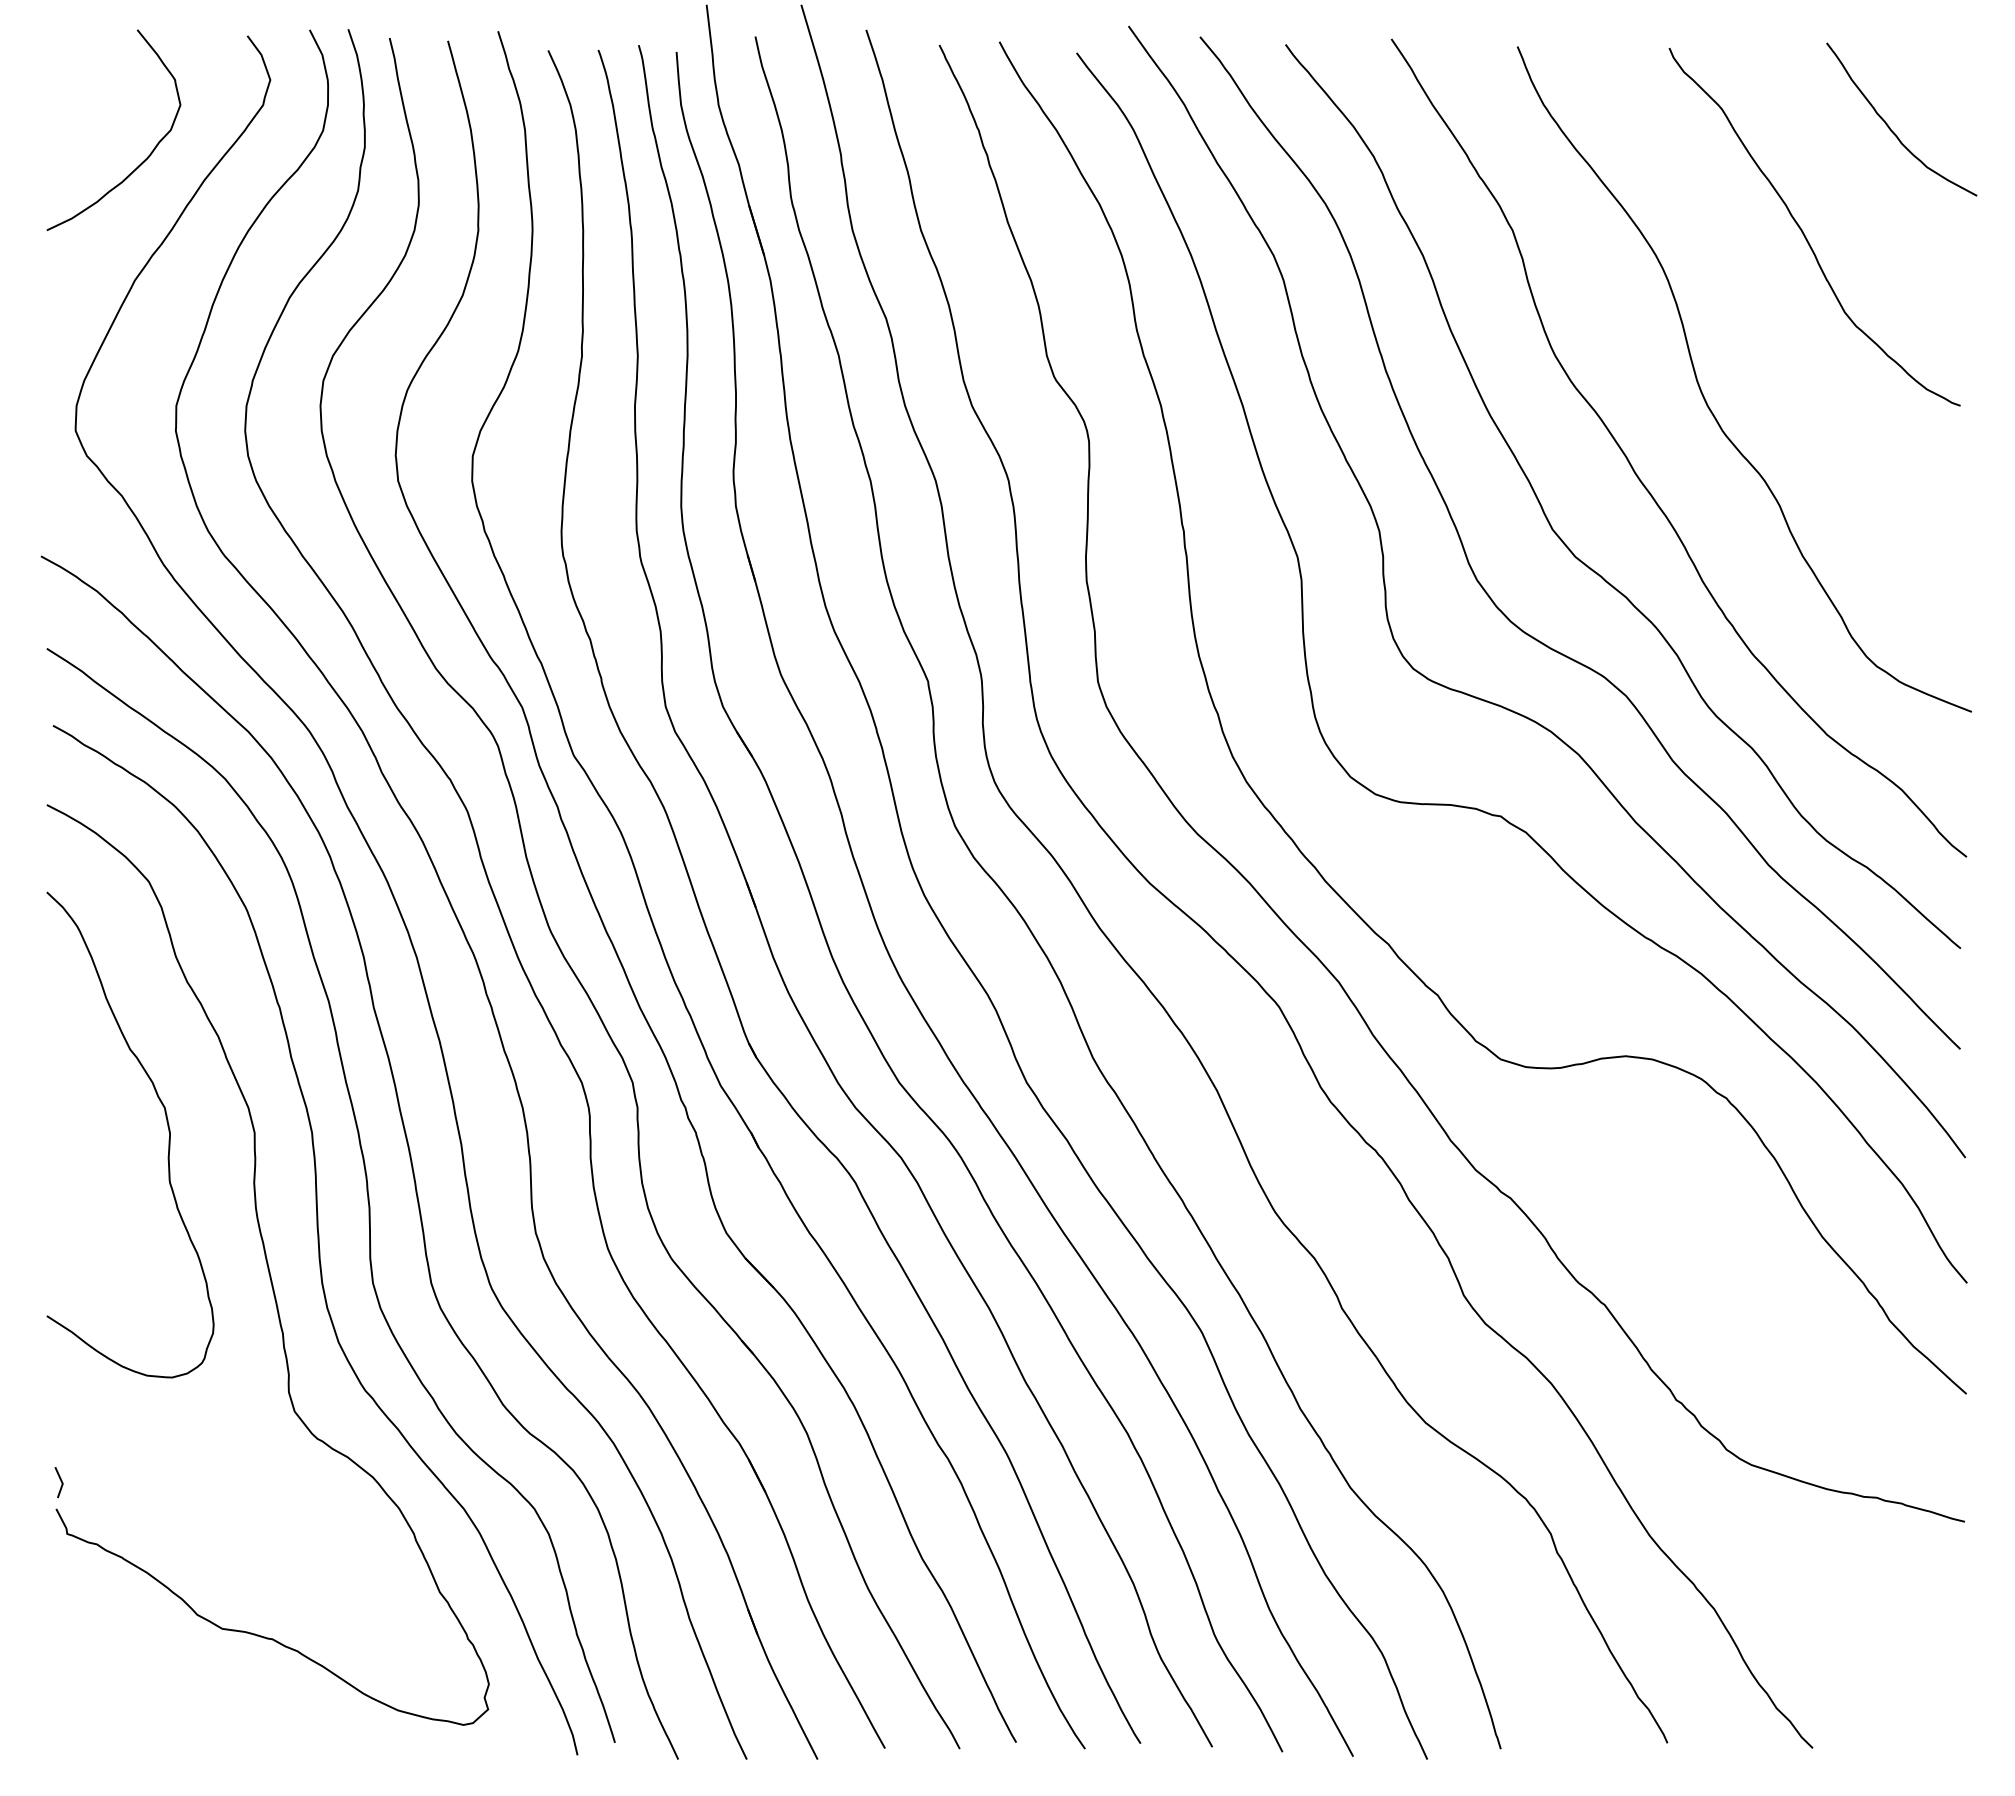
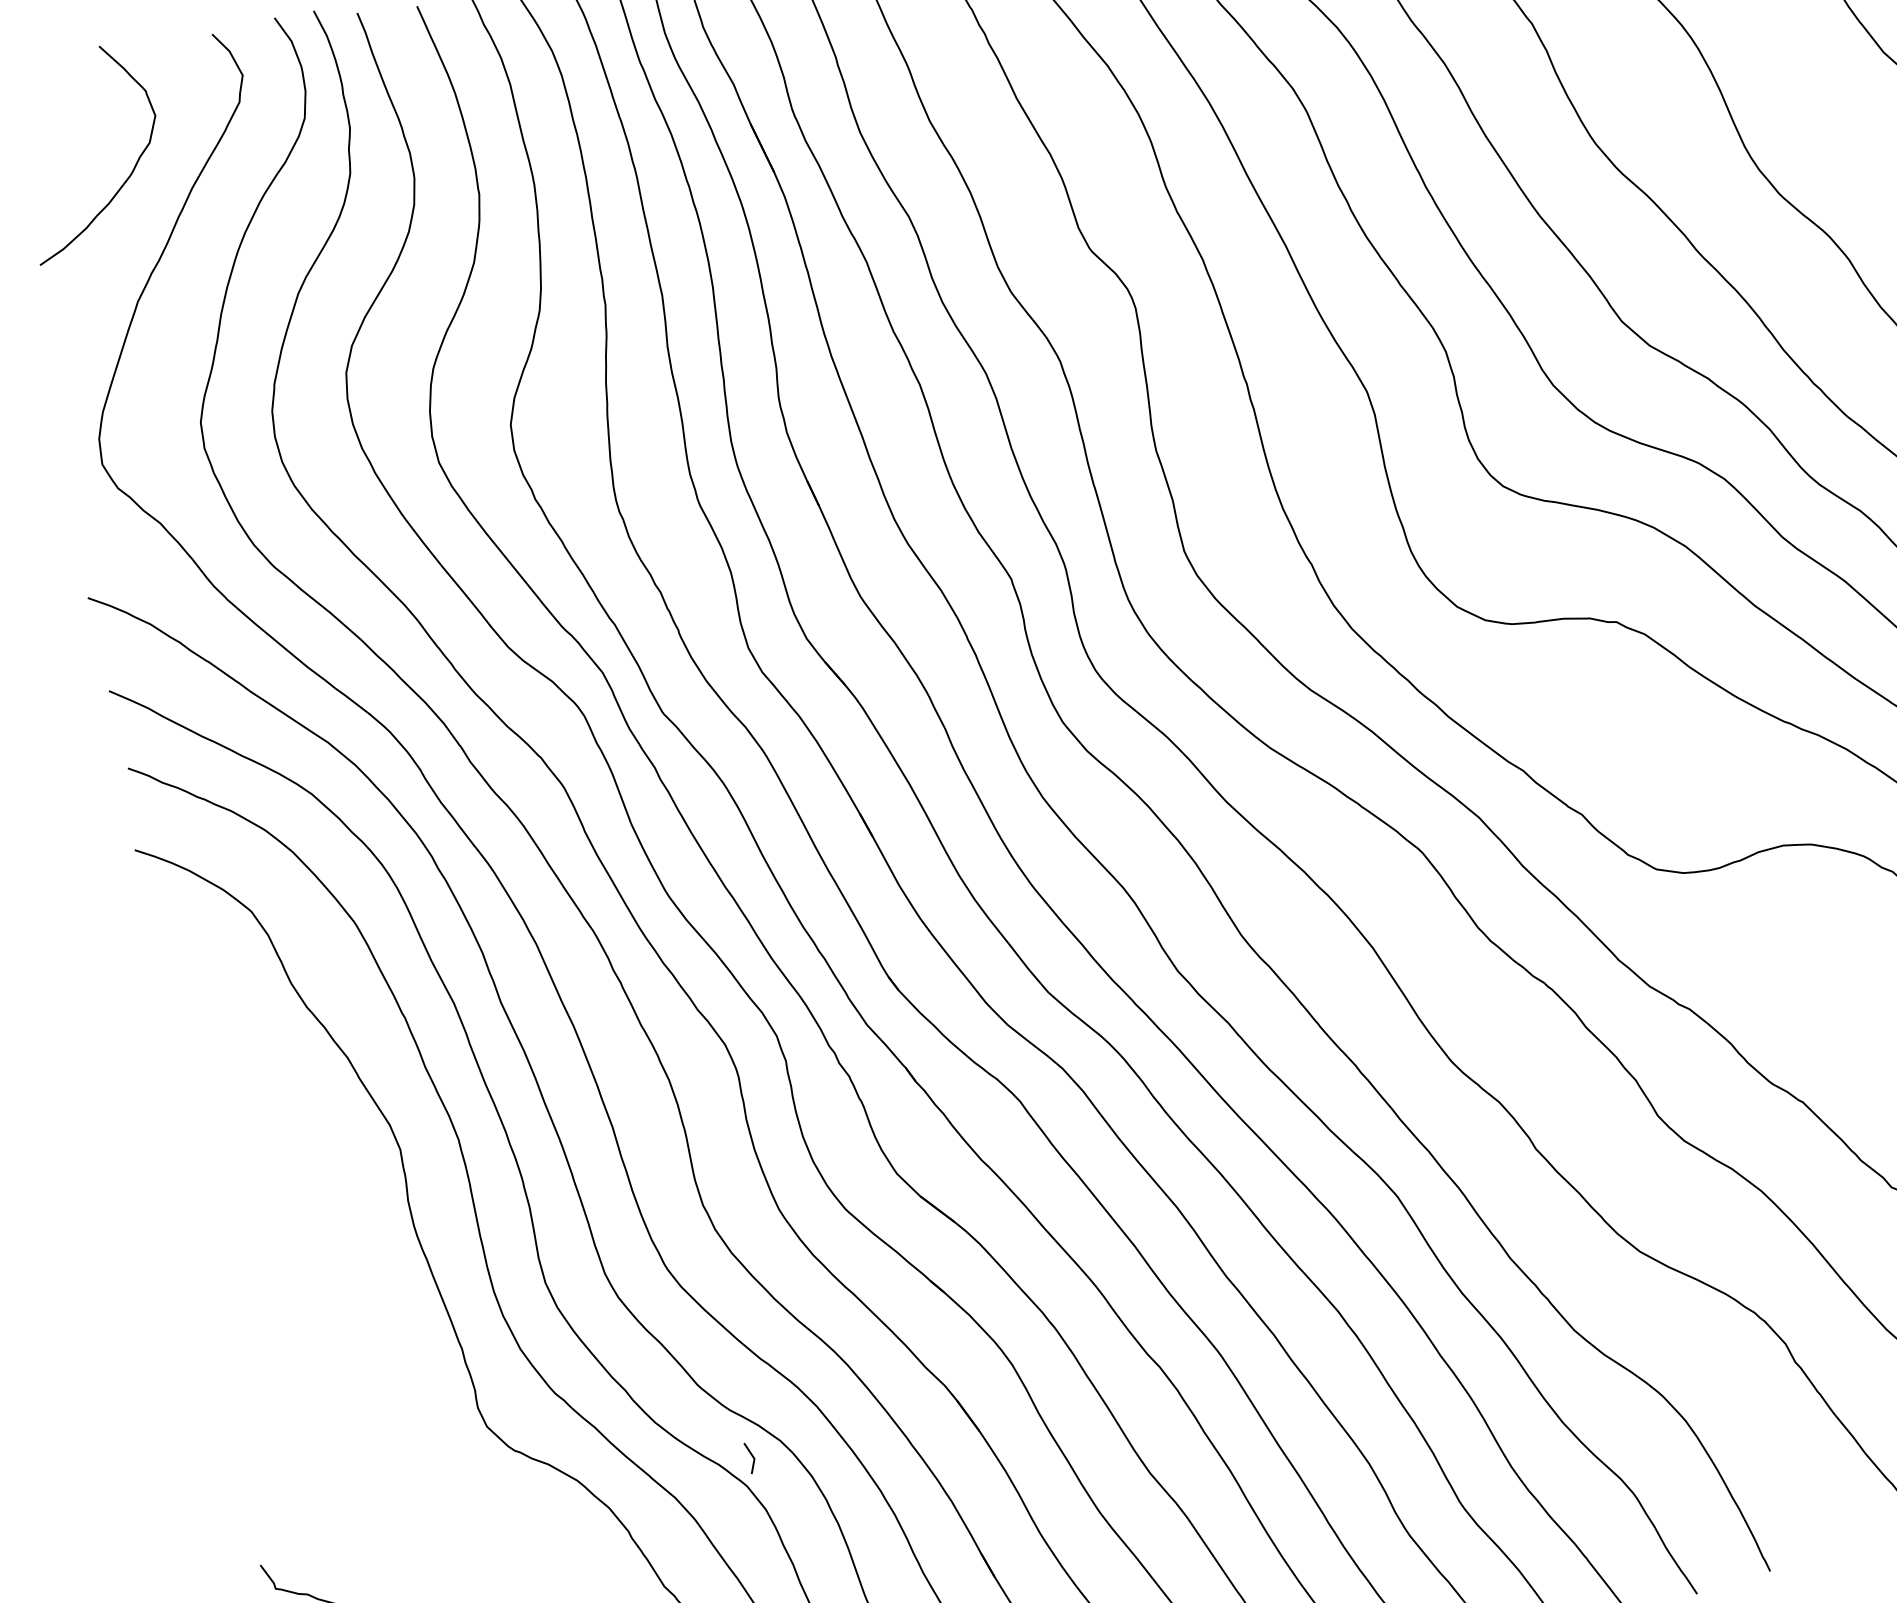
curve: (167, 1127) -> (310, 1158), removed
line: (60, 1481) -> (751, 1456), moved

